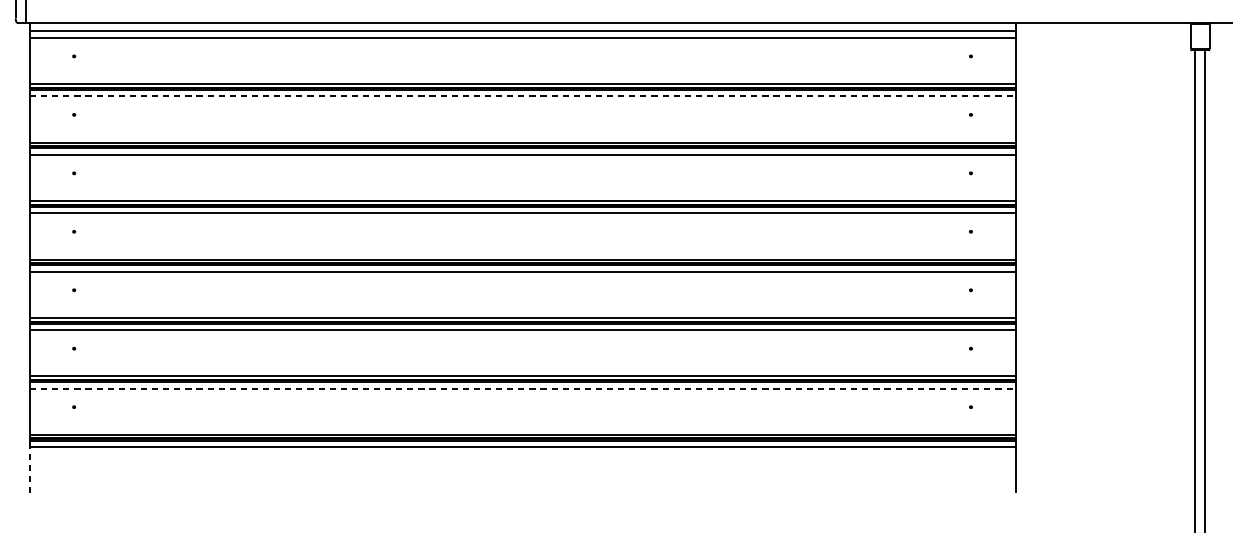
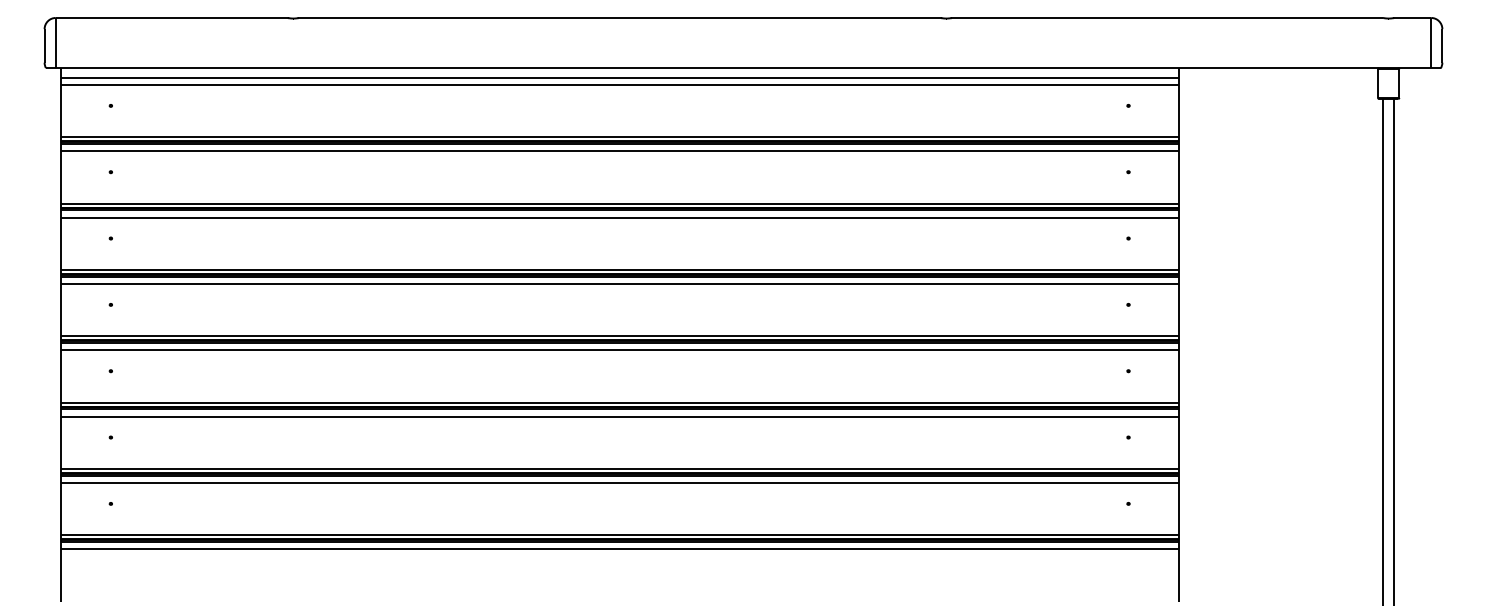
line: (523, 96) -> (620, 151), dashed -> solid
line: (523, 389) -> (620, 483), dashed -> solid
line: (29, 469) -> (60, 574), dashed -> solid

